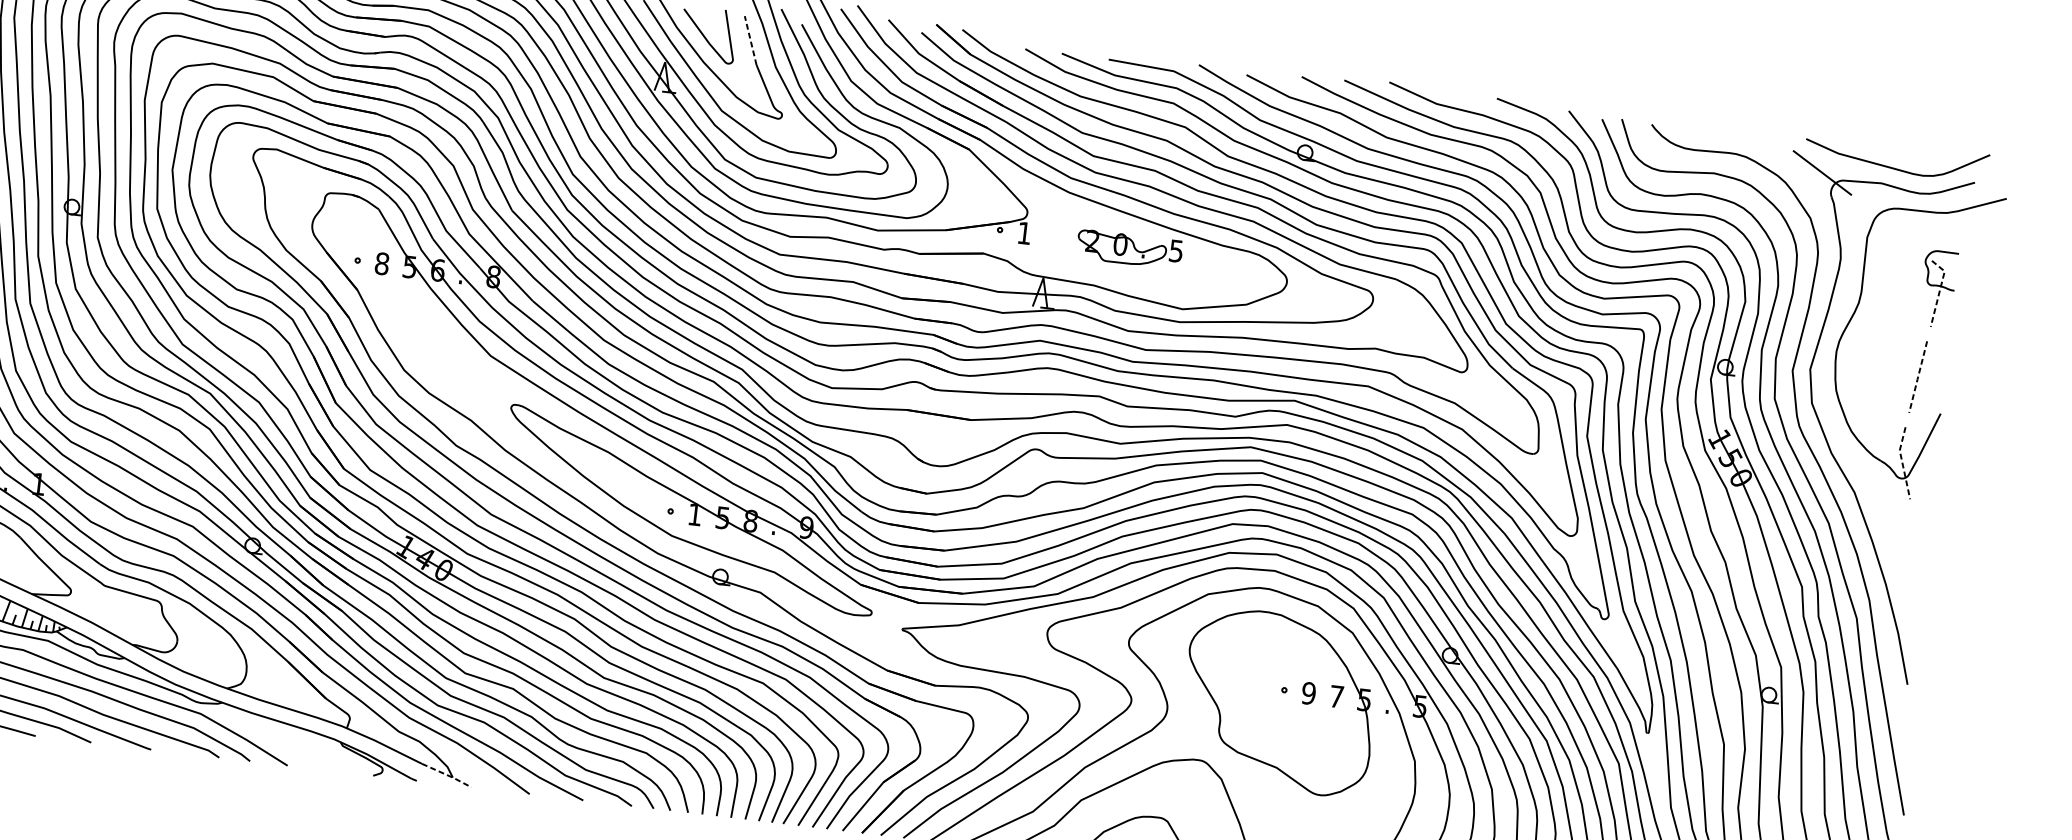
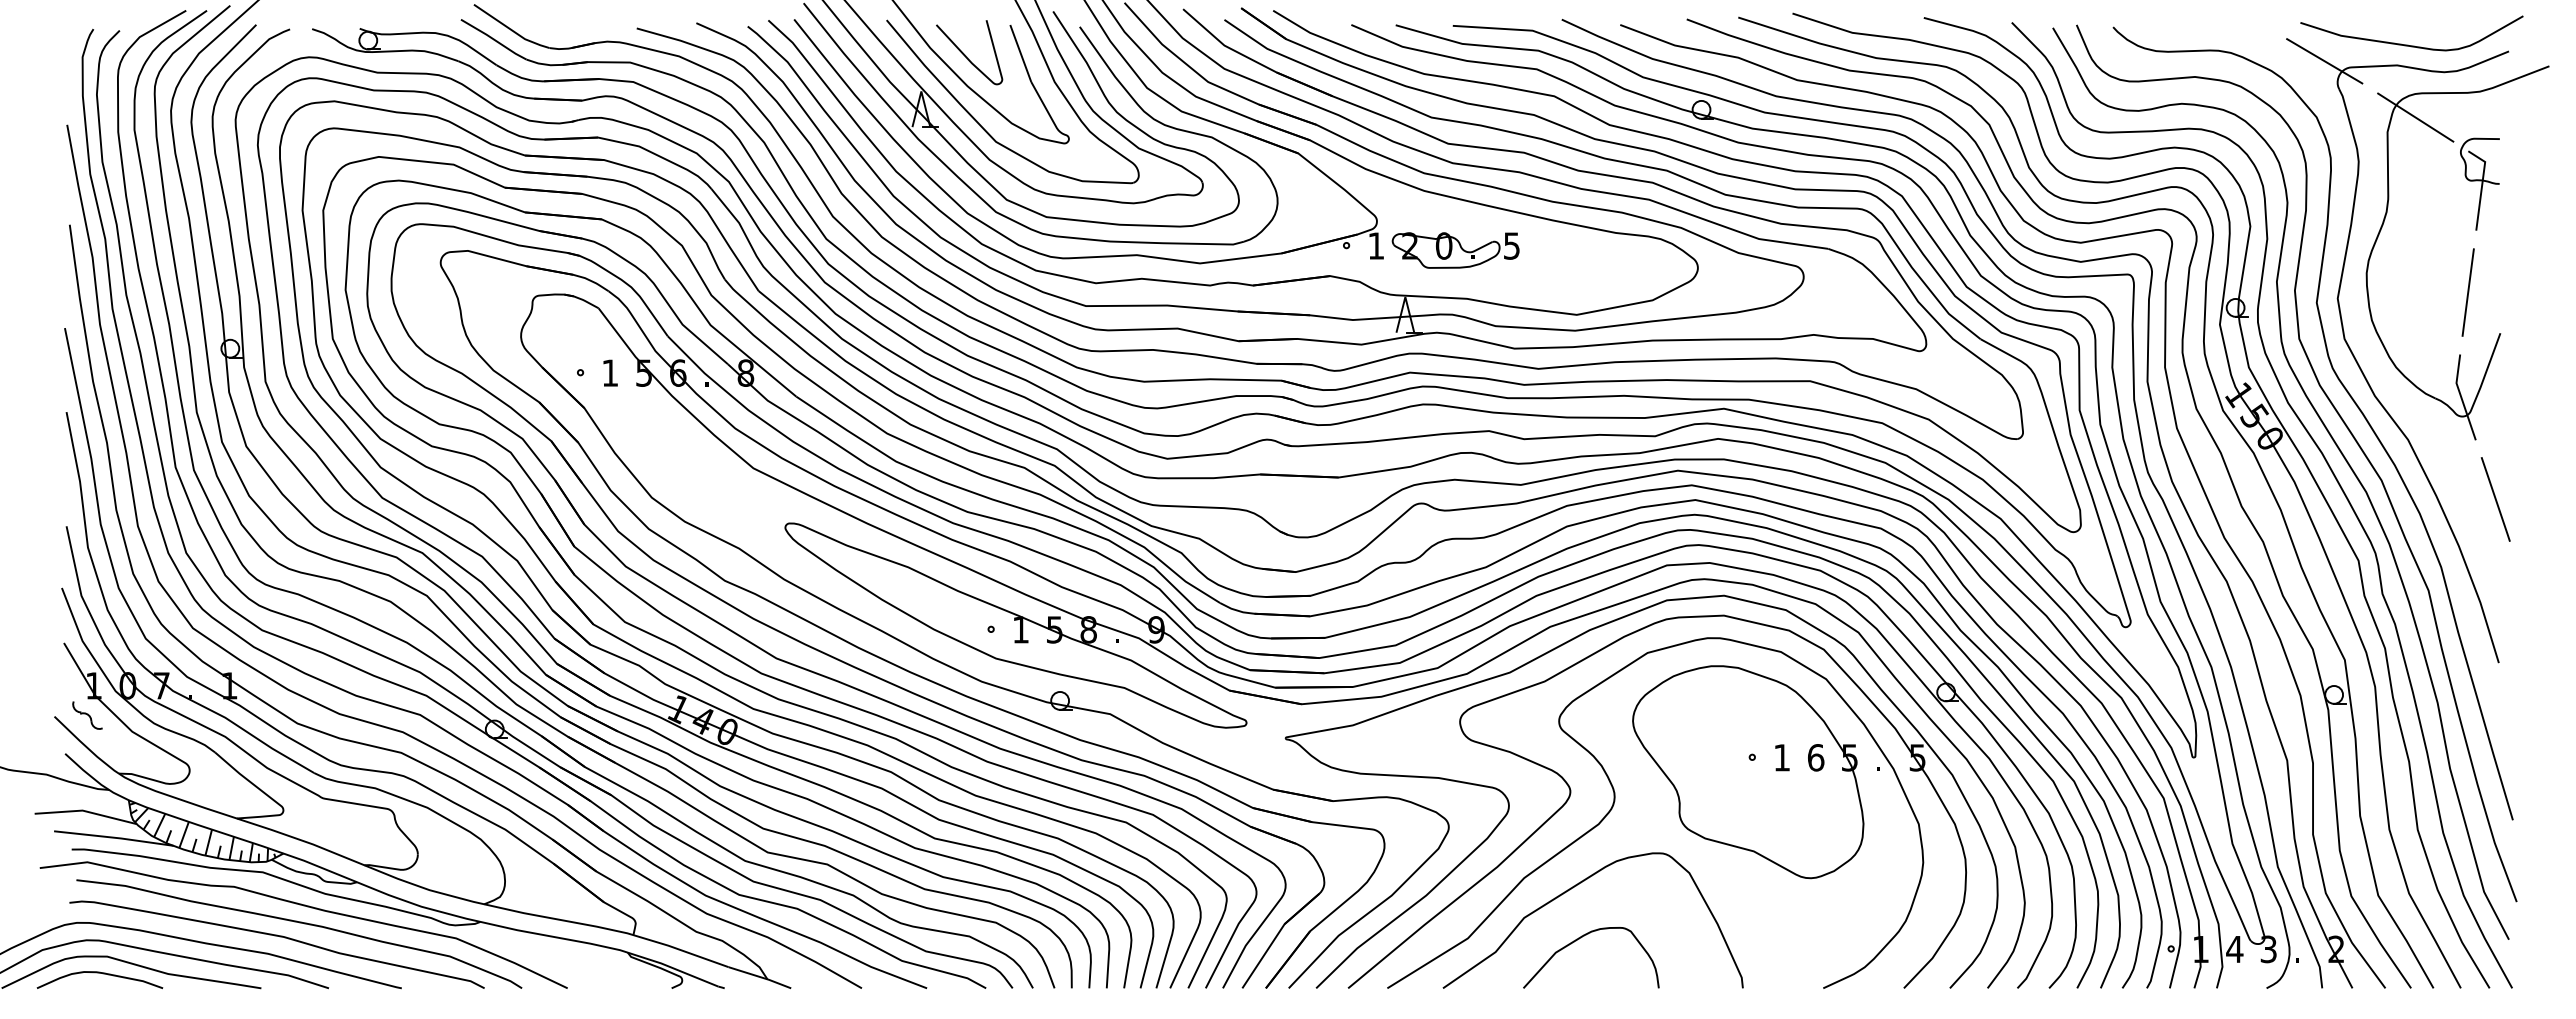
line: (750, 40) -> (1020, 53), dashed -> solid
line: (1891, 227) -> (2415, 117), added
part: (1129, 249) -> (1455, 250), moved
text: (382, 263) -> (610, 372), 8 -> 1
line: (1940, 291) -> (2482, 186), dashed -> solid
line: (1918, 377) -> (2468, 293), dashed -> solid
line: (1902, 463) -> (2461, 398), dashed -> solid
line: (1920, 549) -> (2495, 499), added
text: (1308, 693) -> (1781, 757), 9 -> 1
text: (1337, 696) -> (1816, 757), 7 -> 6
line: (447, 775) -> (760, 977), dashed -> solid

